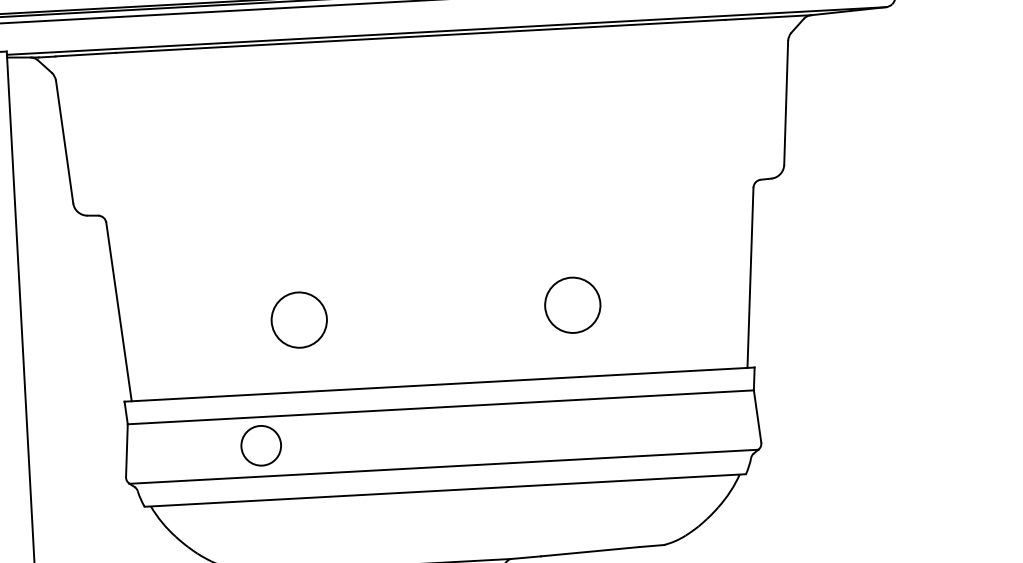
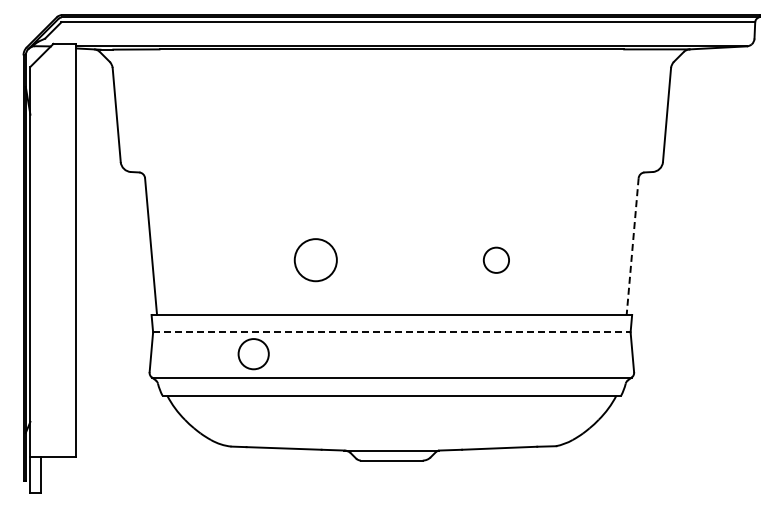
line: (750, 277) -> (632, 246), solid -> dashed
circle: (572, 305) -> (496, 260), size x0.6
circle: (298, 320) -> (315, 260), moved
line: (440, 407) -> (391, 332), solid -> dashed

